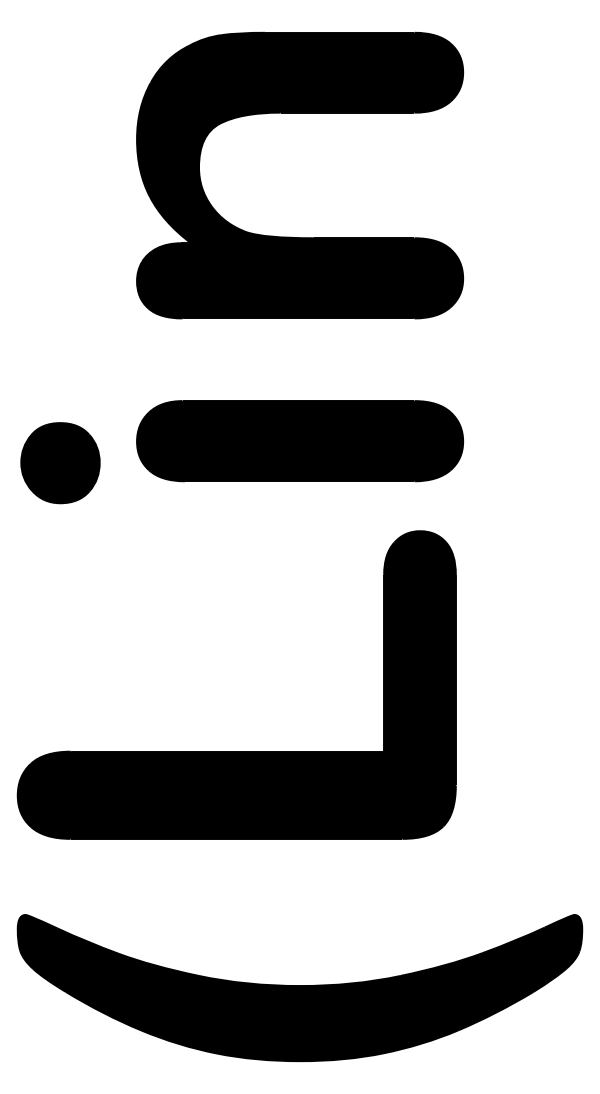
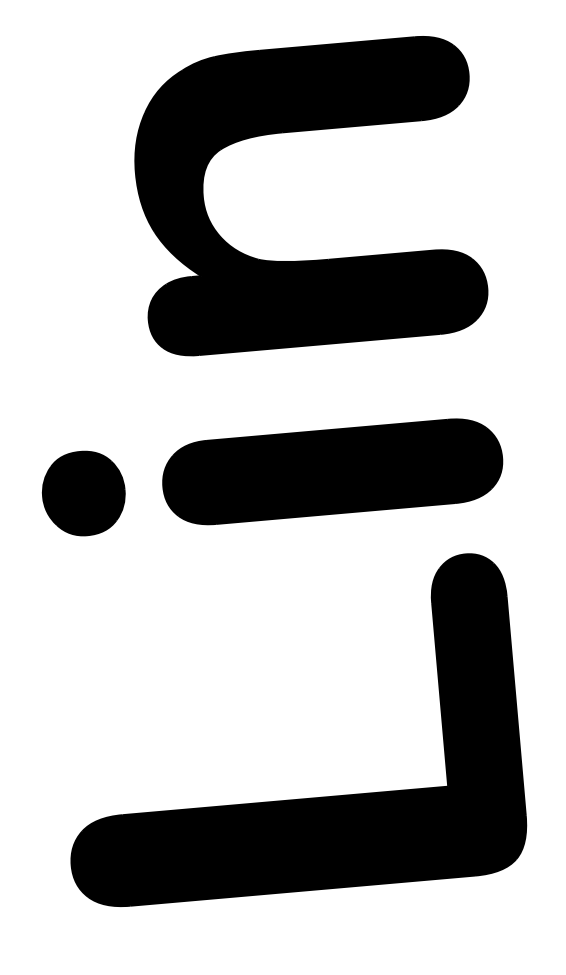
part: (60, 463) -> (83, 493), moved

